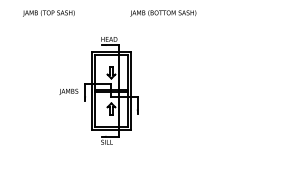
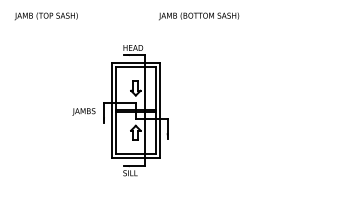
text: (48, 13) -> (45, 16), moved

